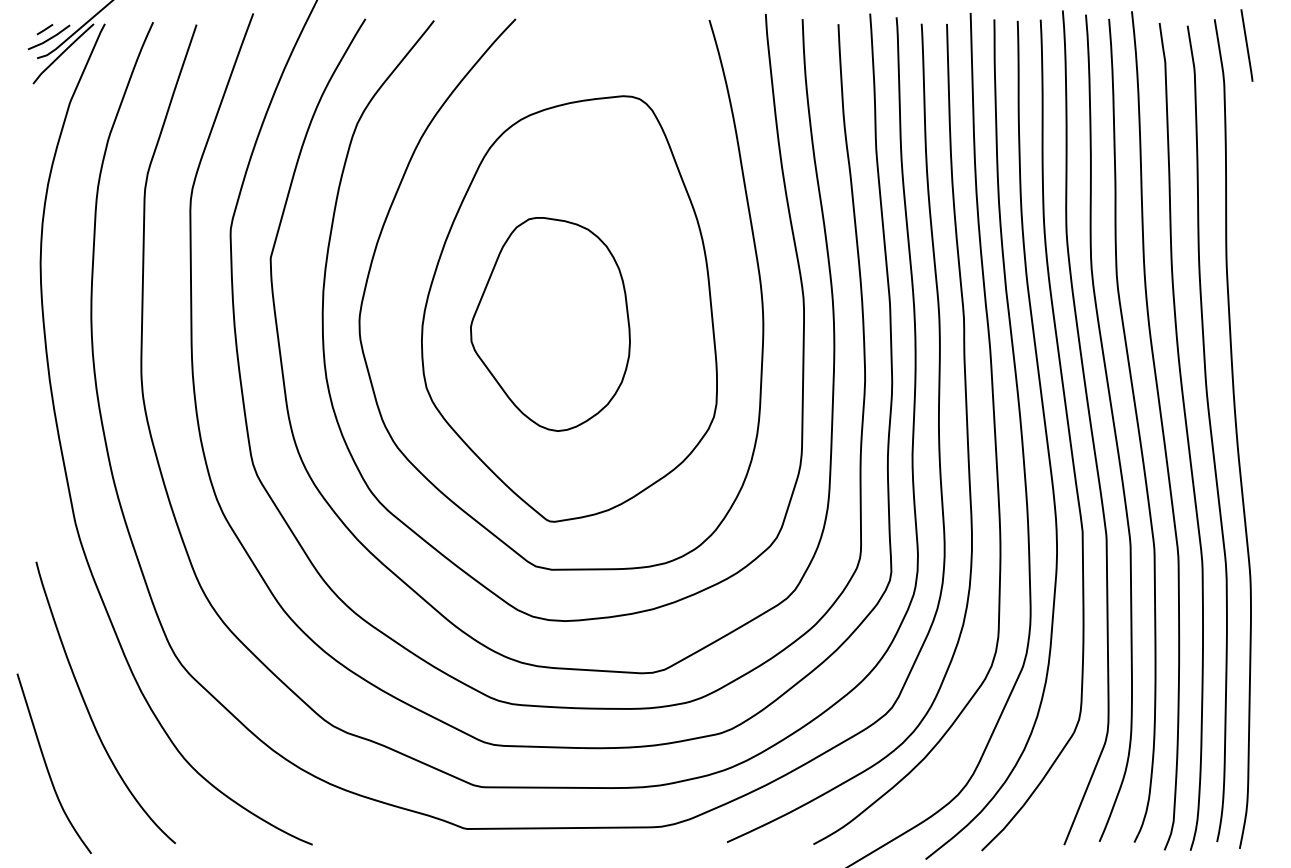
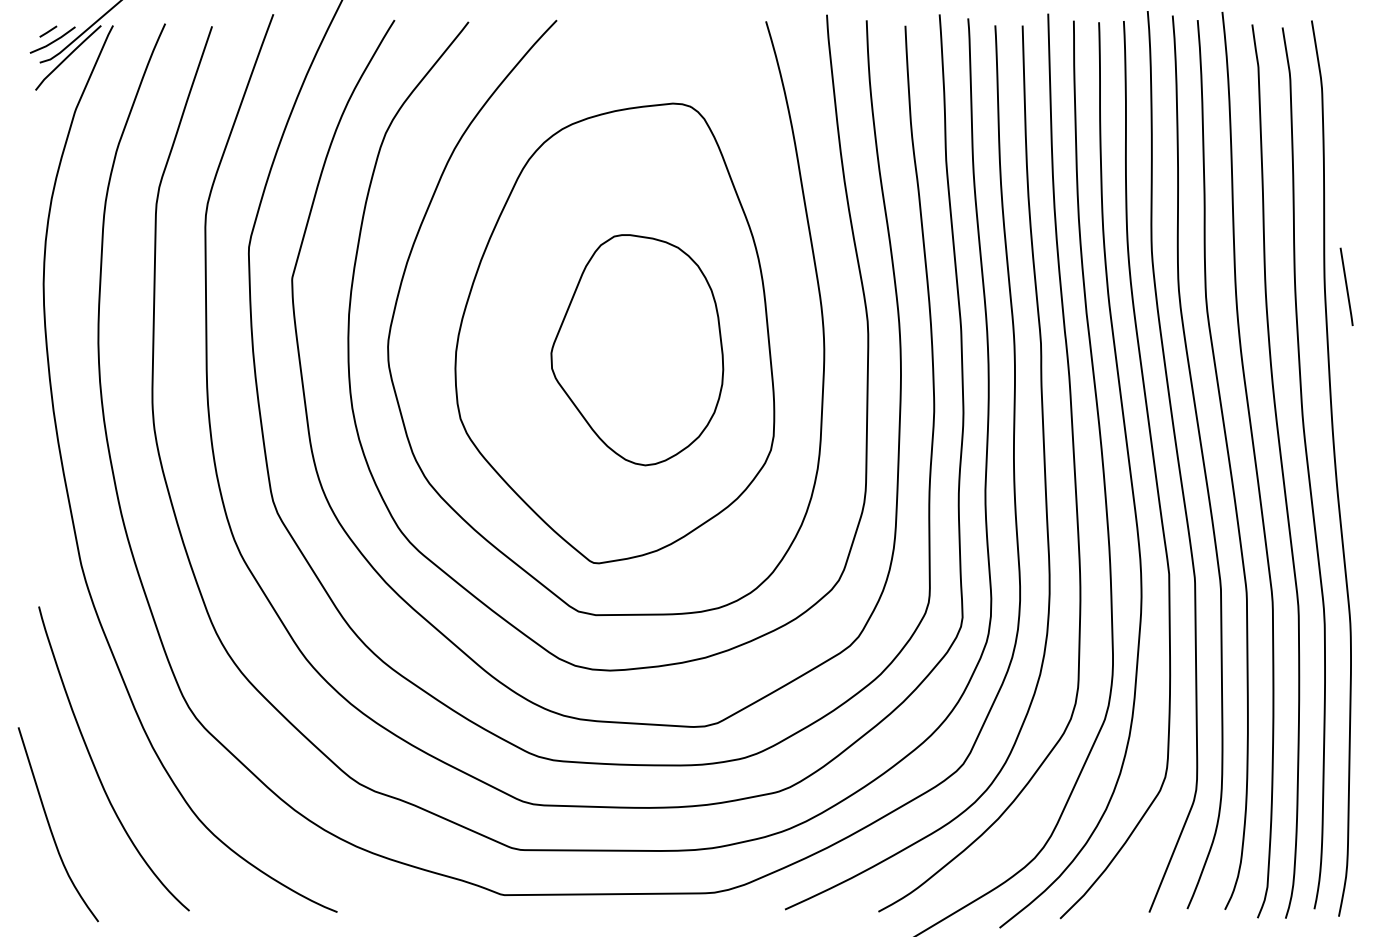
line: (1246, 45) -> (1346, 286), moved
part: (550, 324) -> (637, 350), moved

